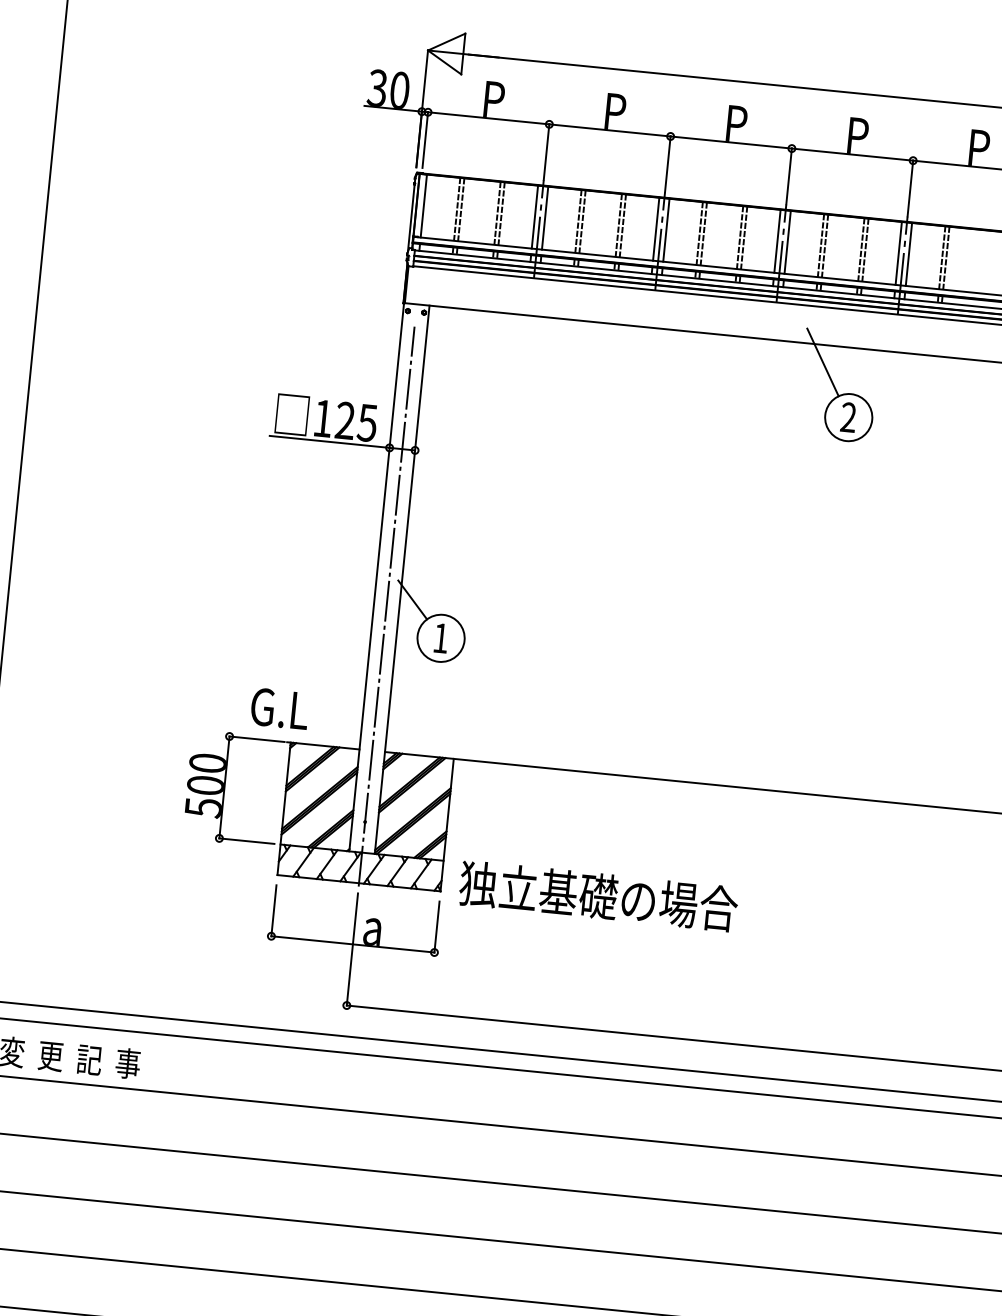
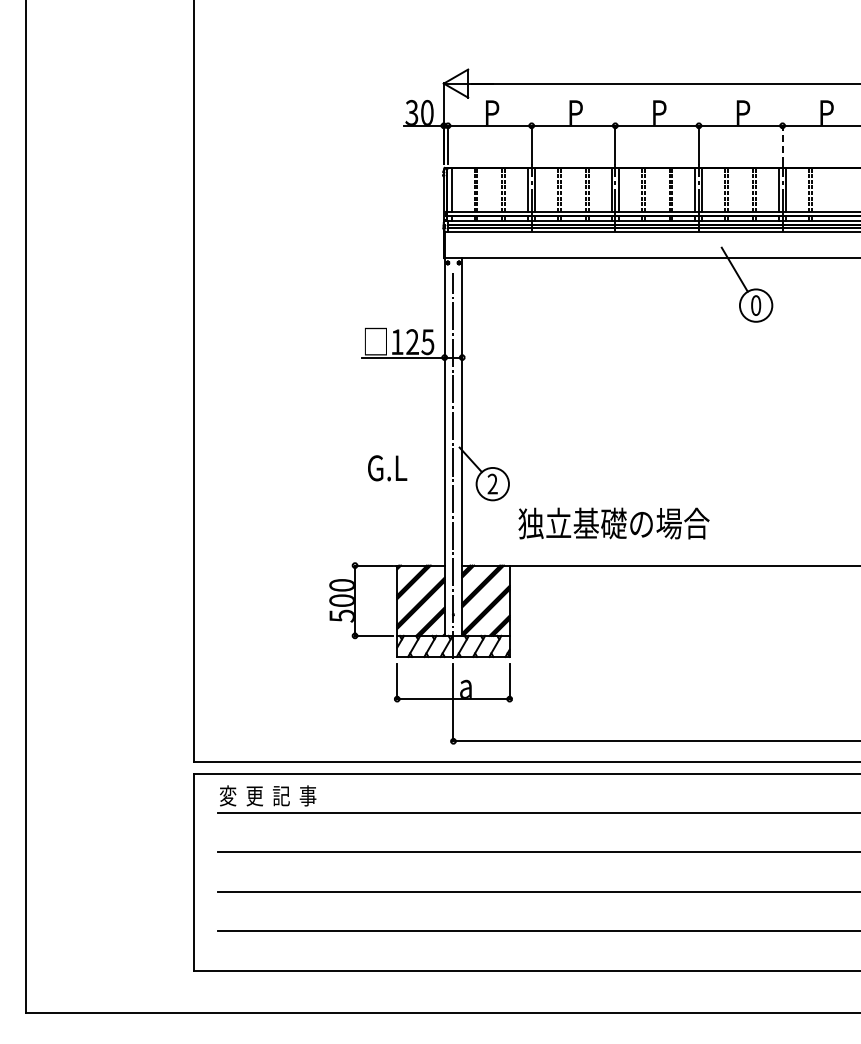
line: (910, 187) -> (782, 144), solid -> dashed
text: (849, 417) -> (756, 305), 2 -> 0
text: (440, 637) -> (492, 483), 1 -> 2
text: (279, 709) -> (387, 468), moved
text: (597, 896) -> (613, 523), moved

